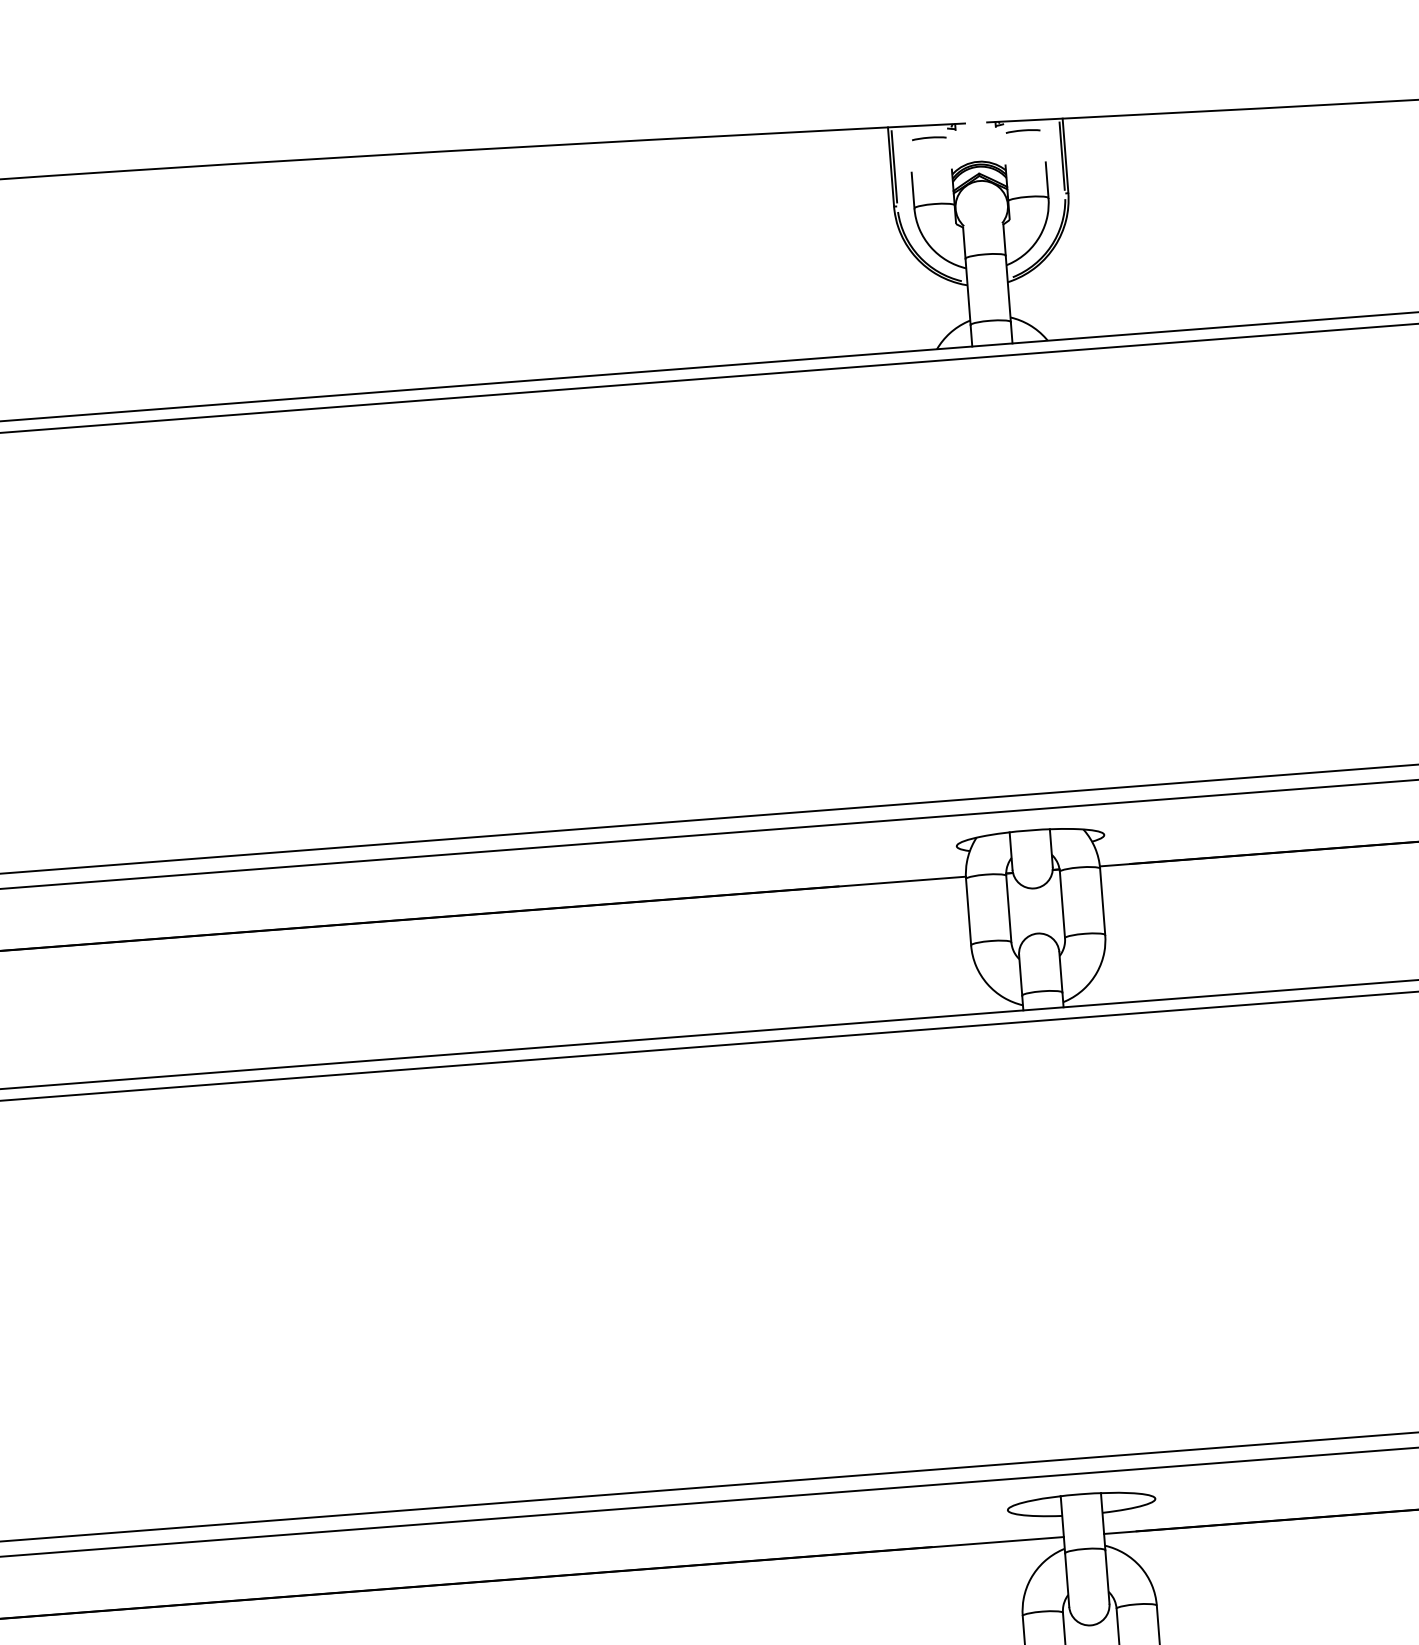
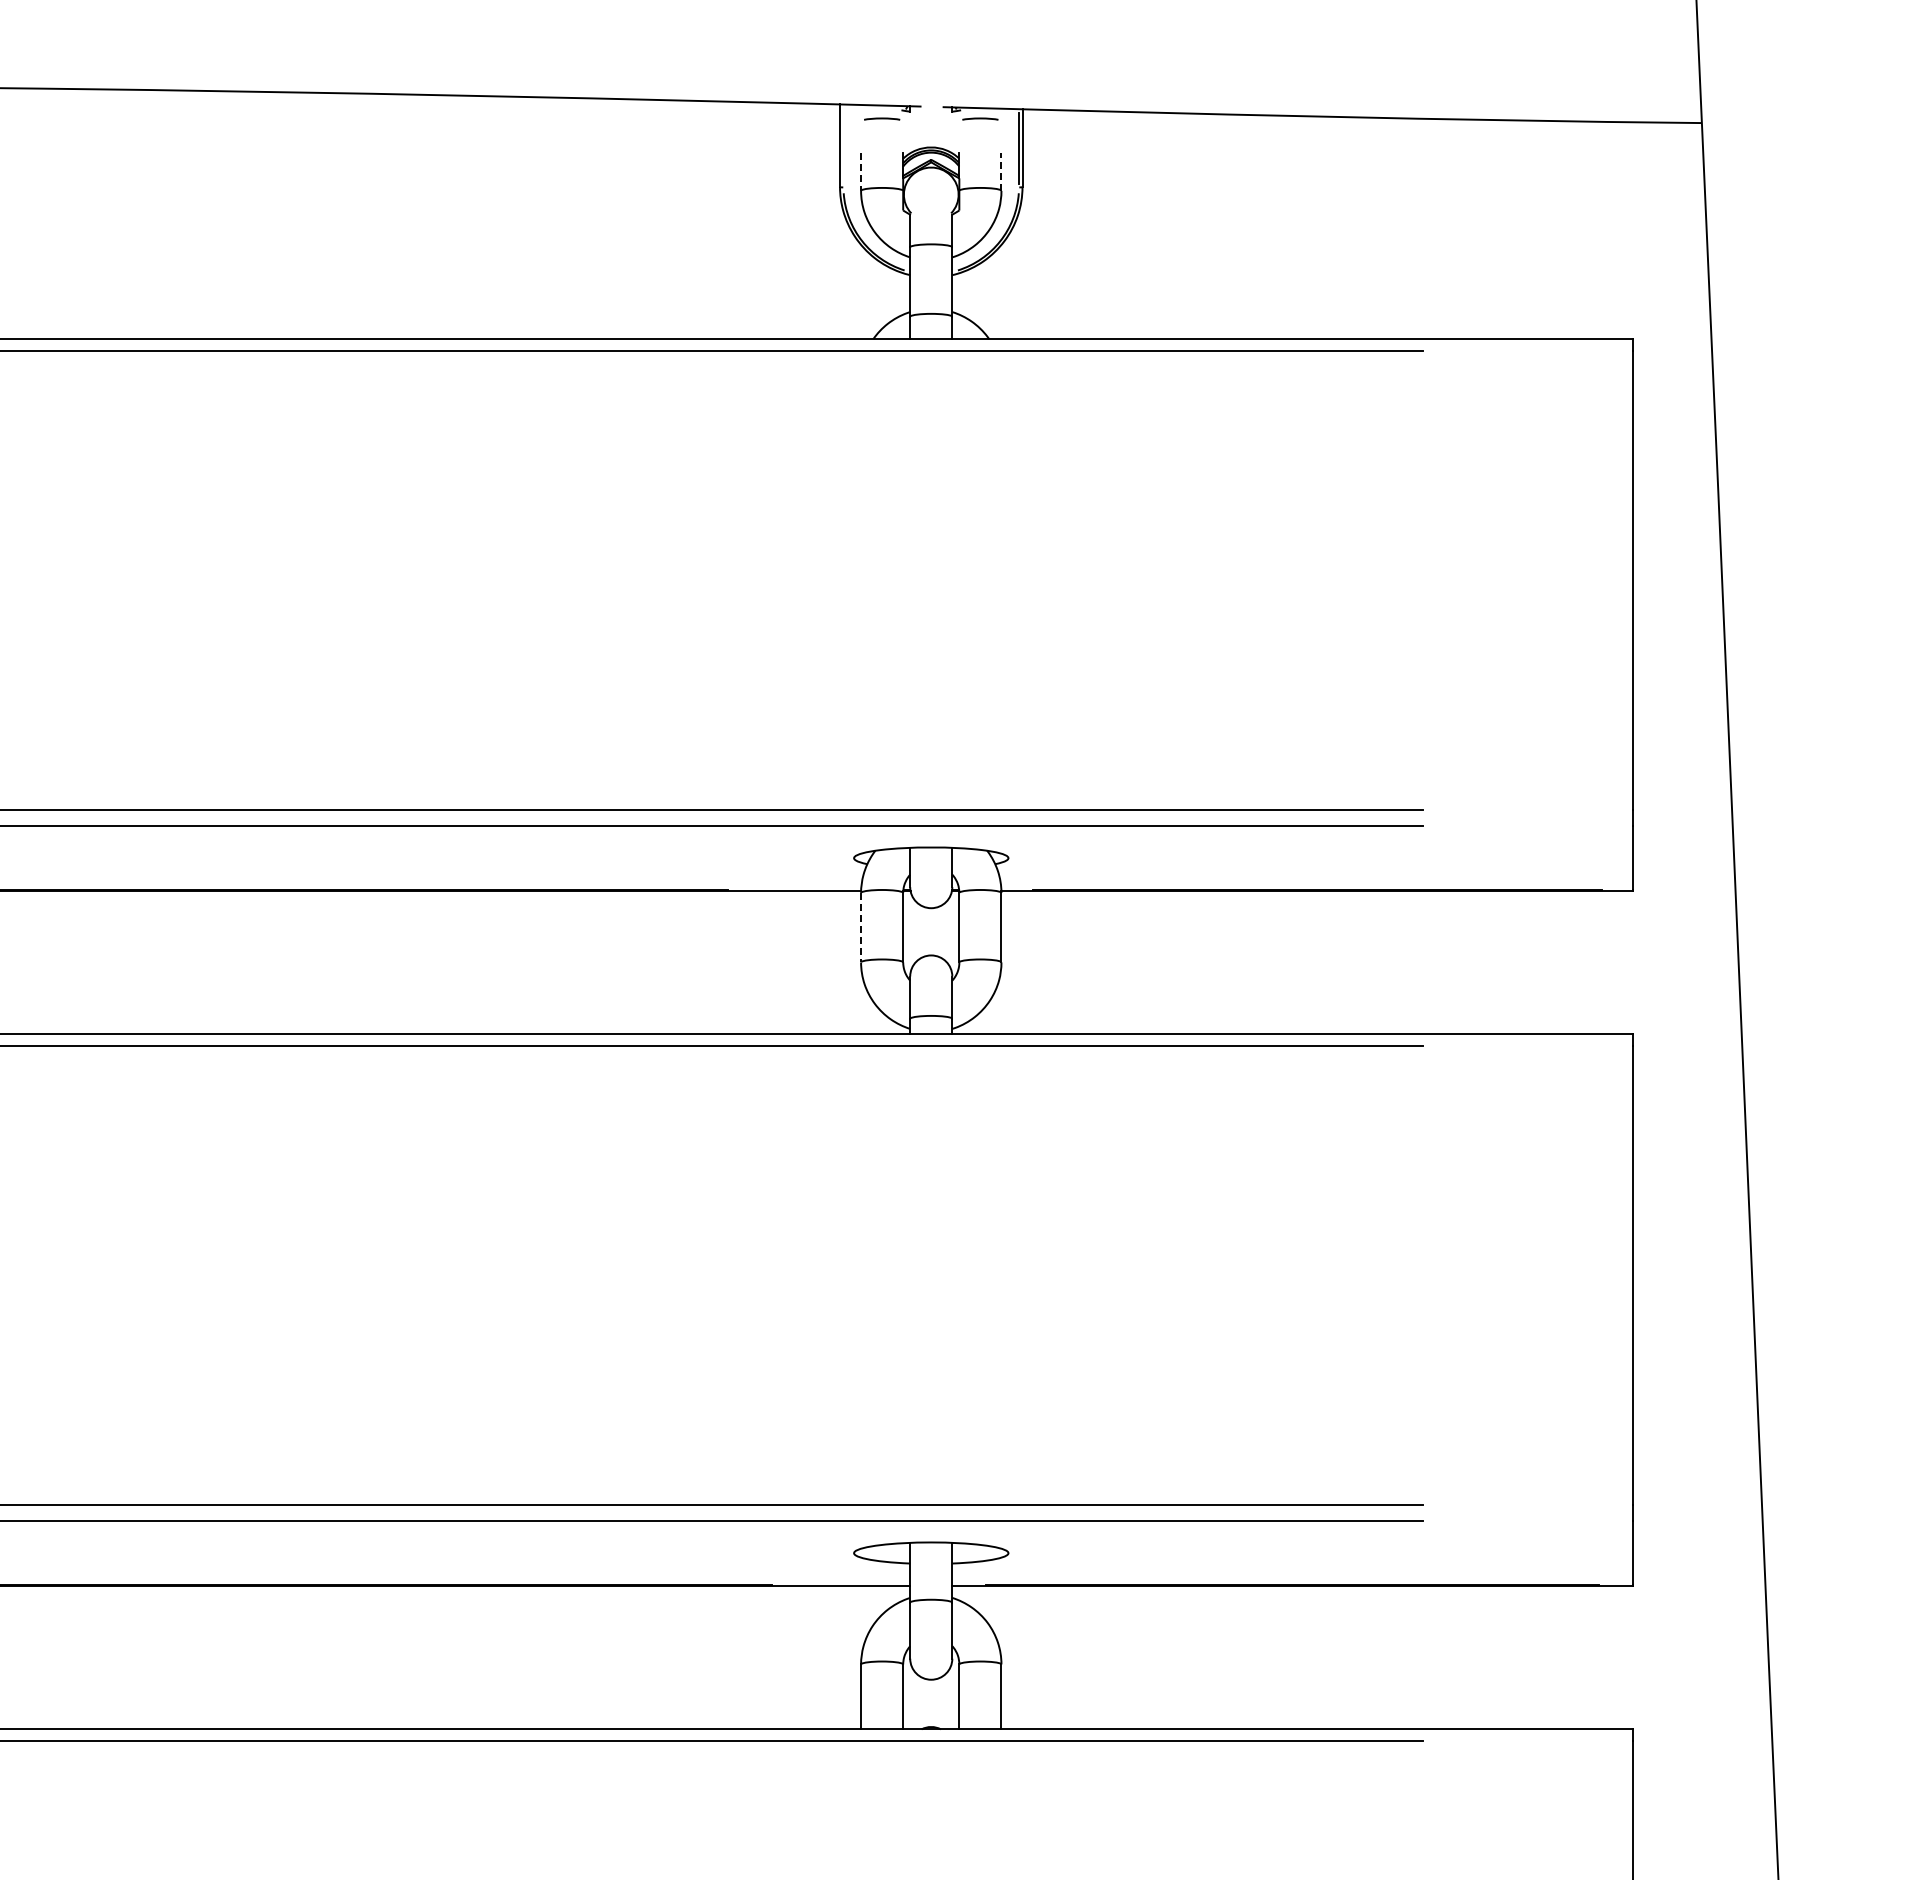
line: (894, 166) -> (843, 145), removed
line: (1047, 180) -> (1001, 172), solid -> dashed
line: (913, 190) -> (861, 172), solid -> dashed
line: (968, 912) -> (861, 927), solid -> dashed

